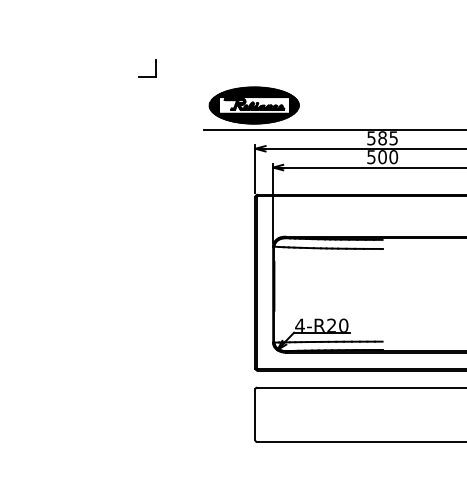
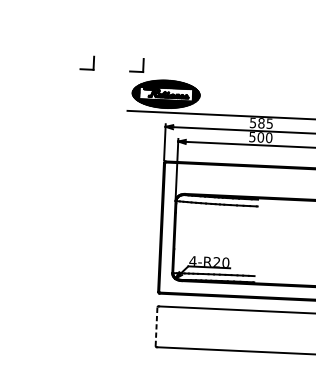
part: (221, 68) -> (142, 65), added
line: (255, 414) -> (156, 326), solid -> dashed

